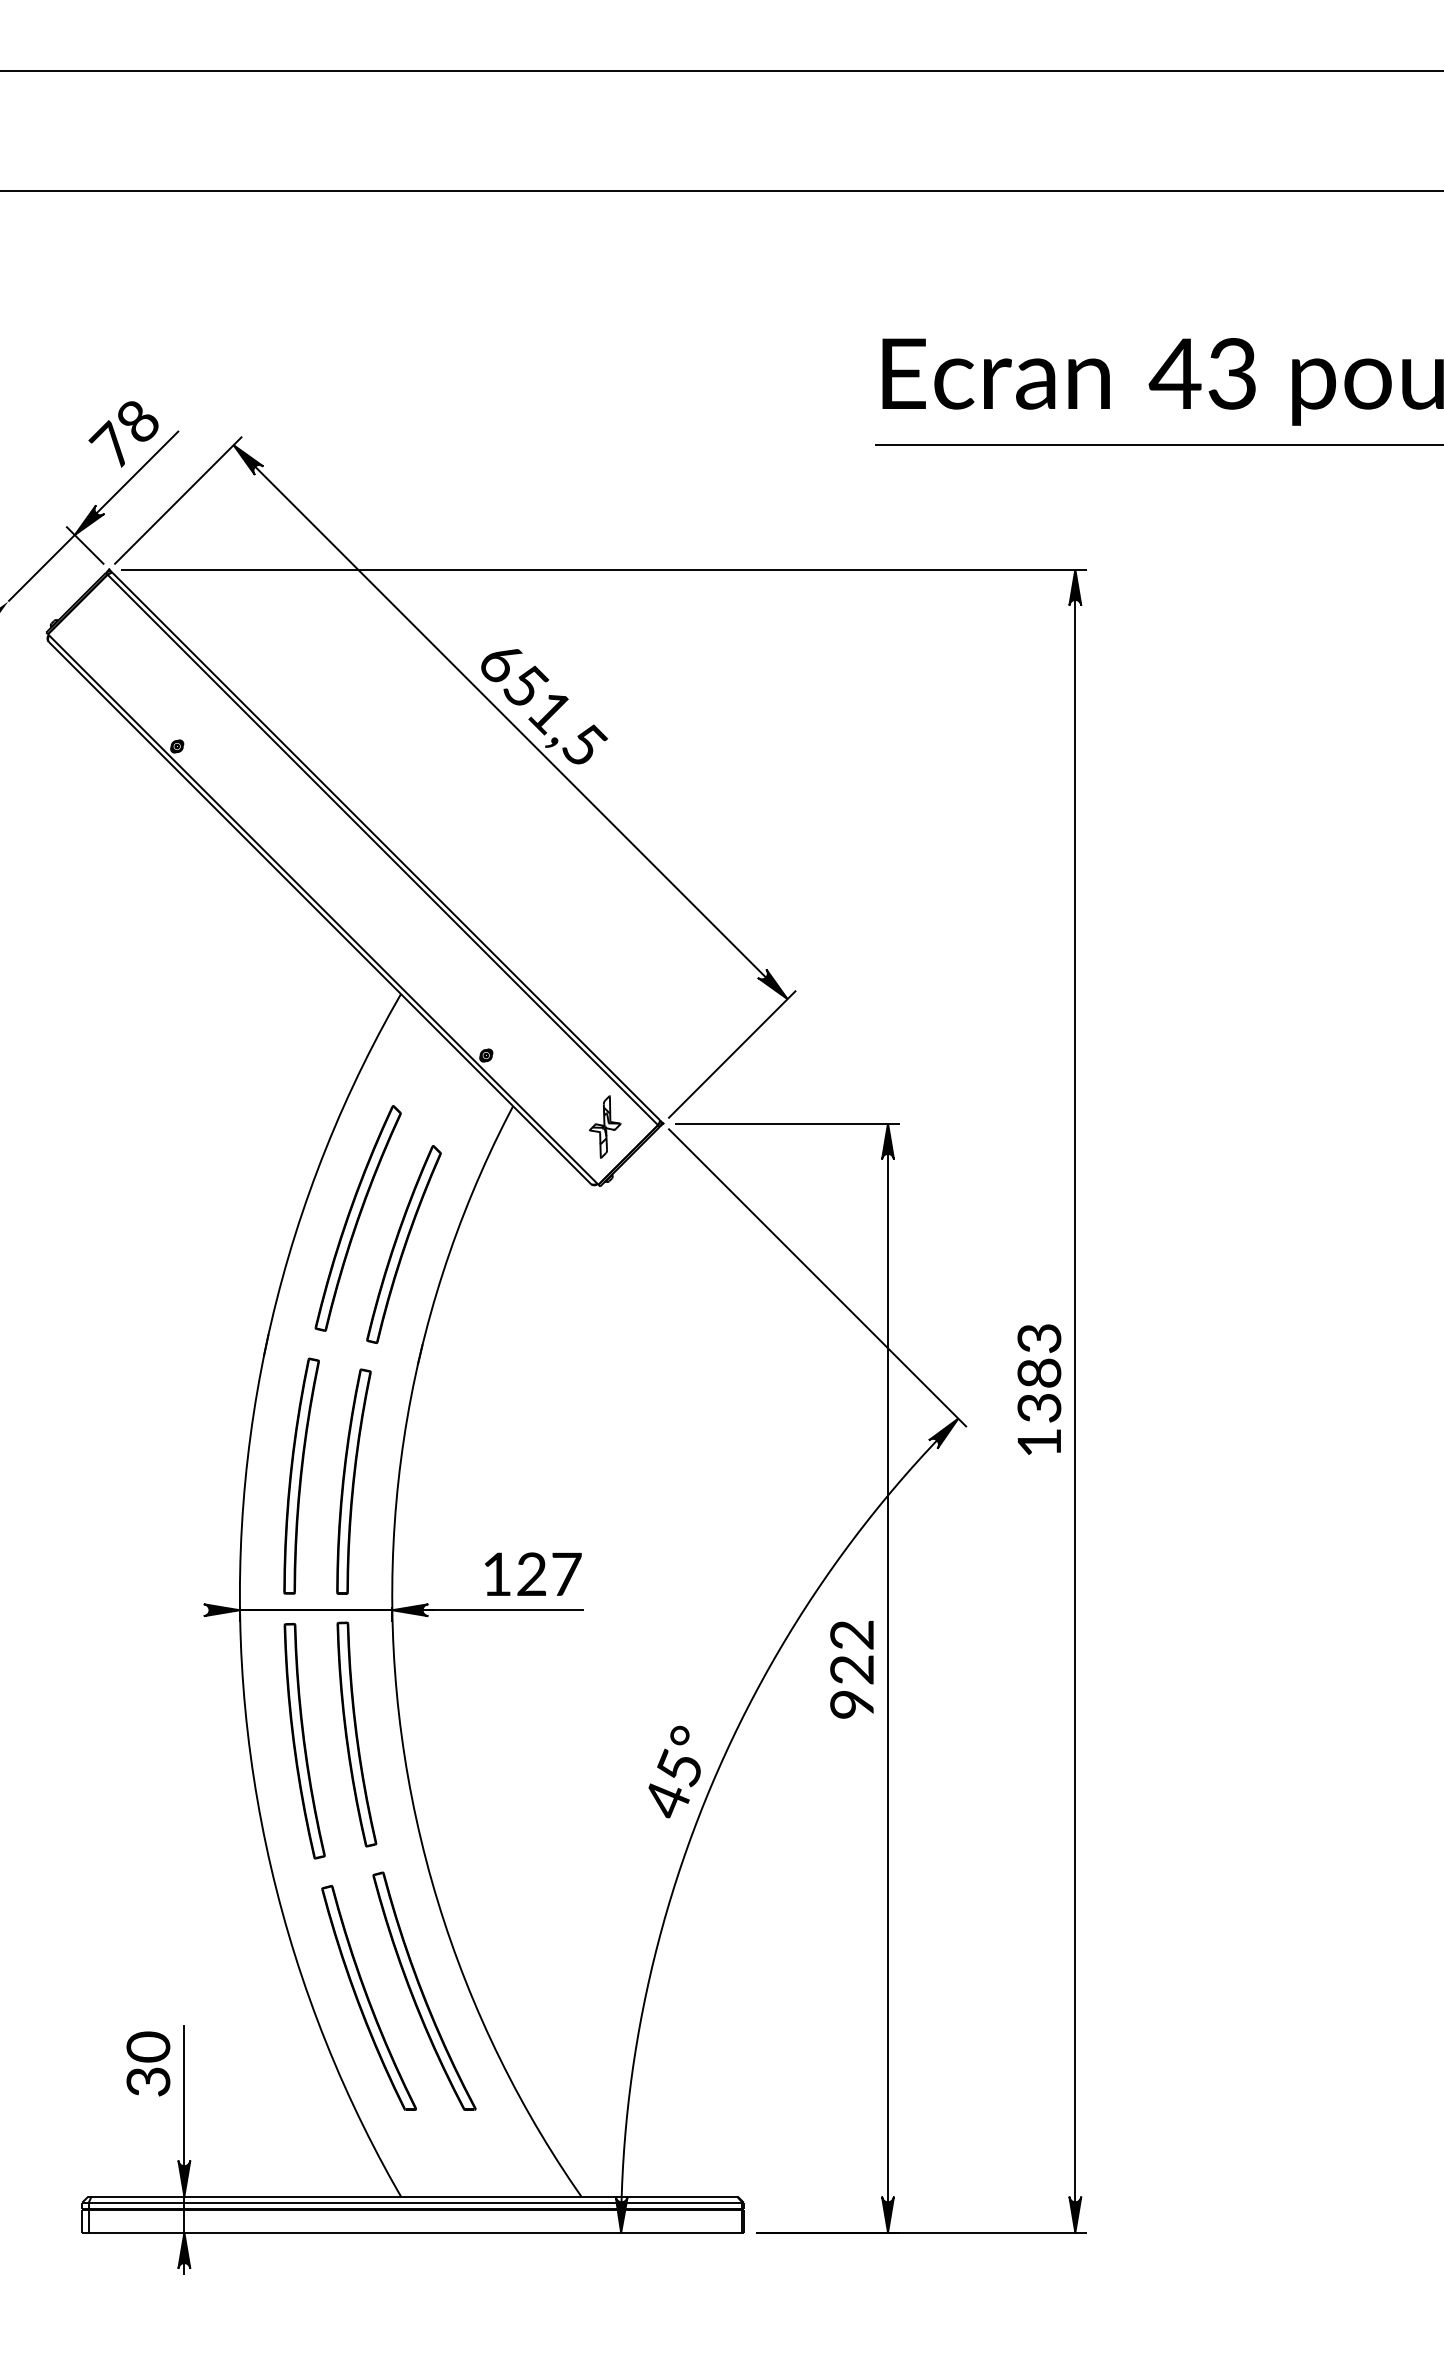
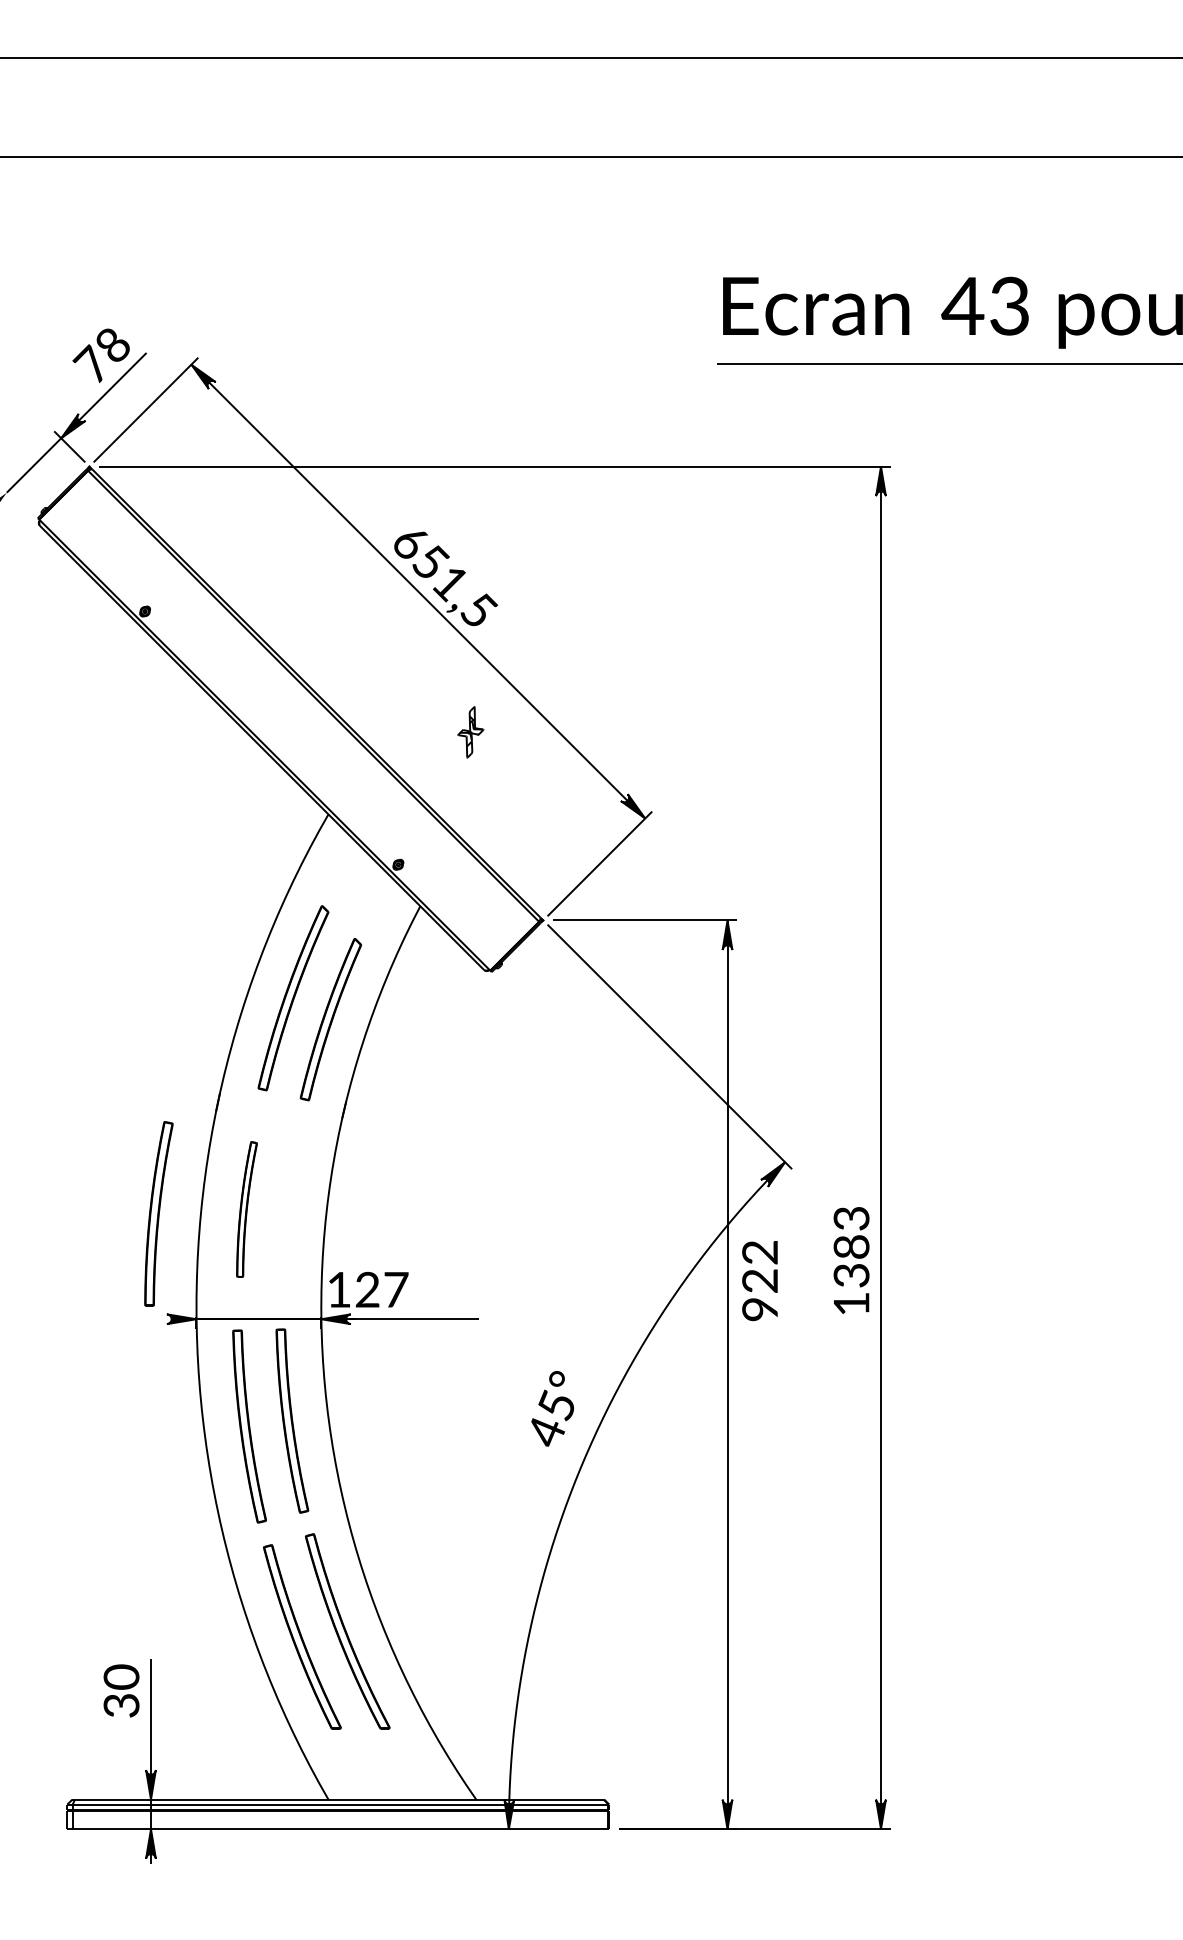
part: (604, 1127) -> (470, 732), moved
text: (1039, 1389) -> (851, 1260), moved
part: (300, 1476) -> (246, 1209), size x0.7
part: (353, 1481) -> (158, 1213), moved
text: (532, 1573) -> (368, 1289), moved
text: (851, 1670) -> (759, 1281), moved
text: (674, 1771) -> (552, 1408), moved

